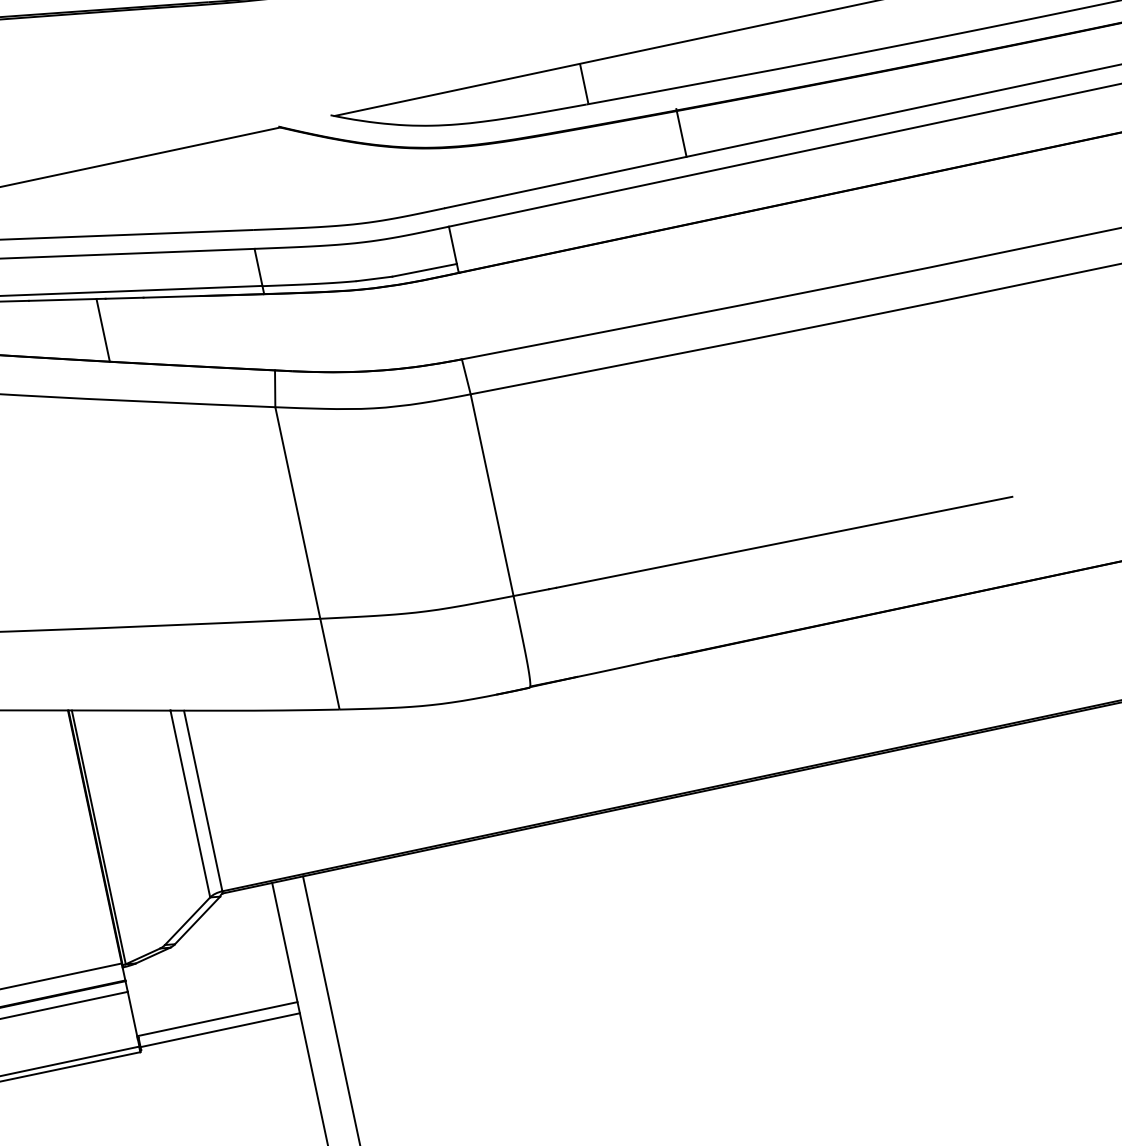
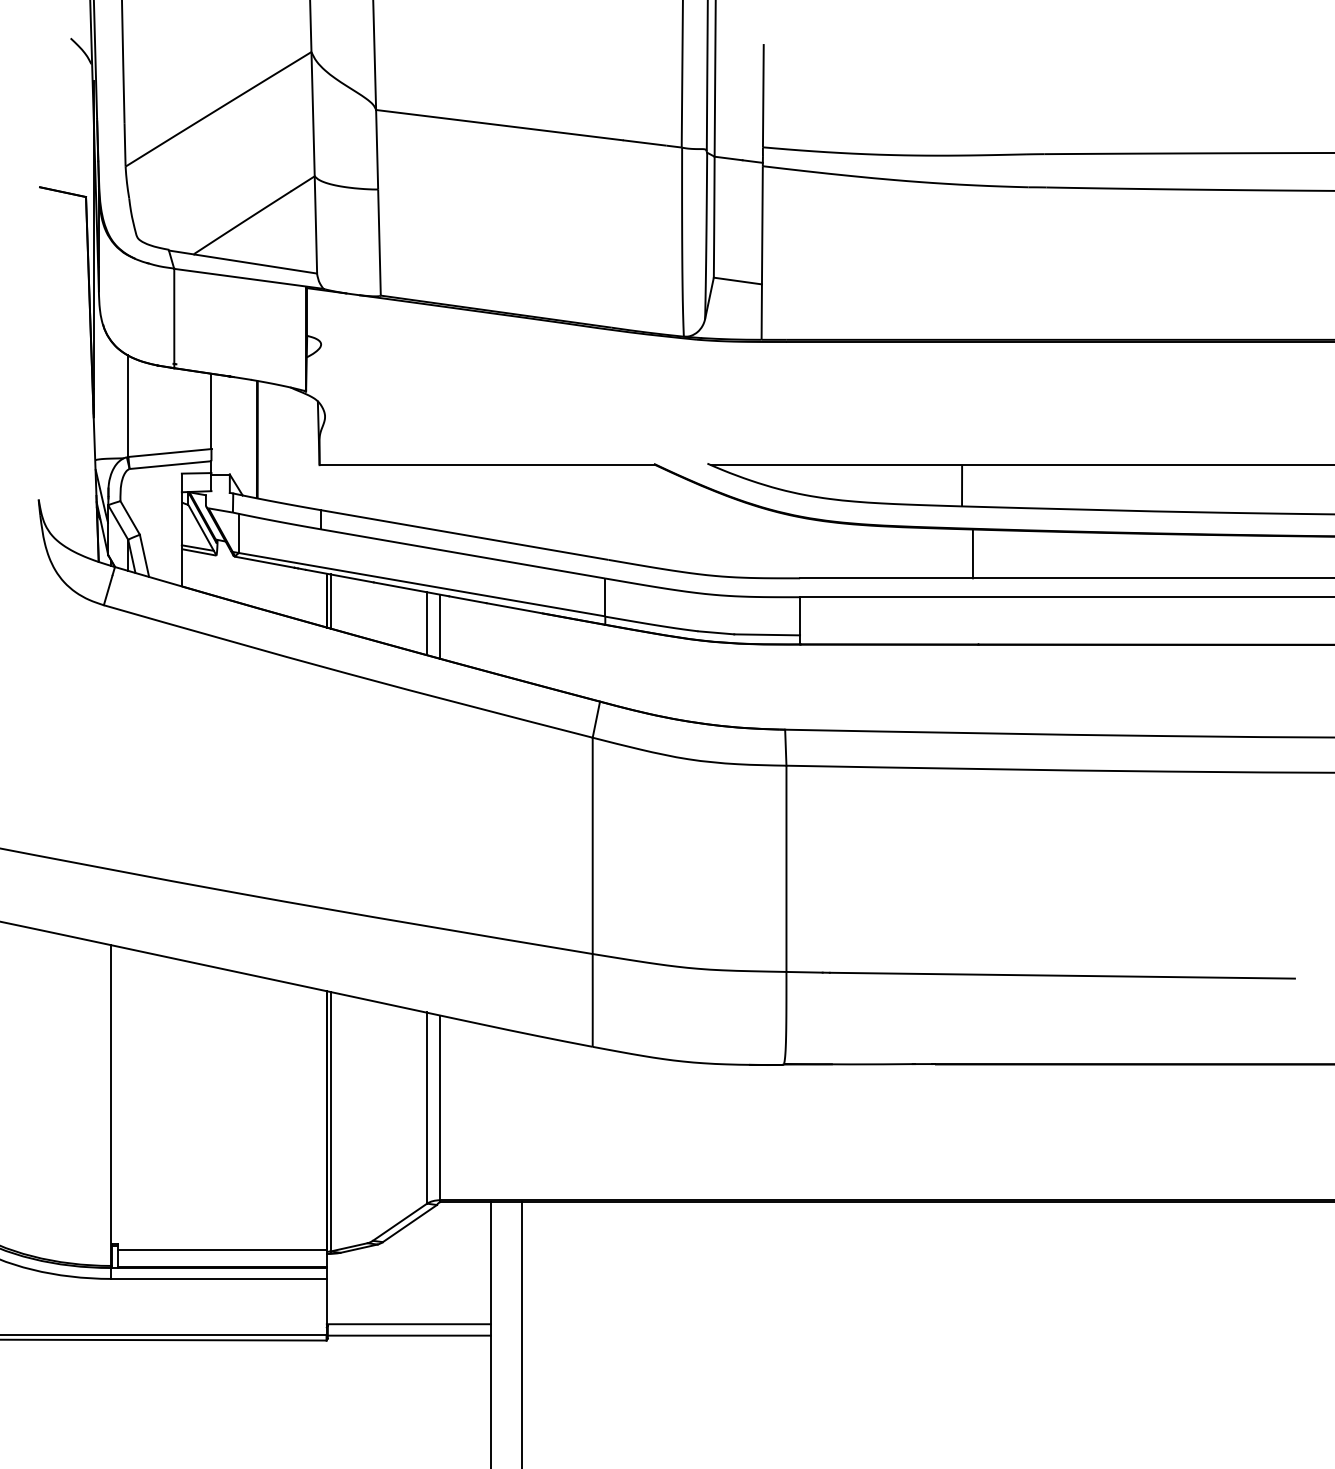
line: (680, 132) -> (972, 553), moved
line: (90, 329) -> (427, 623), added

